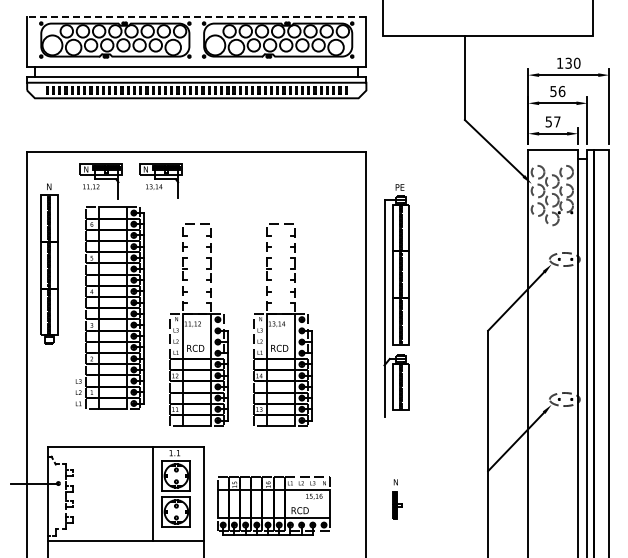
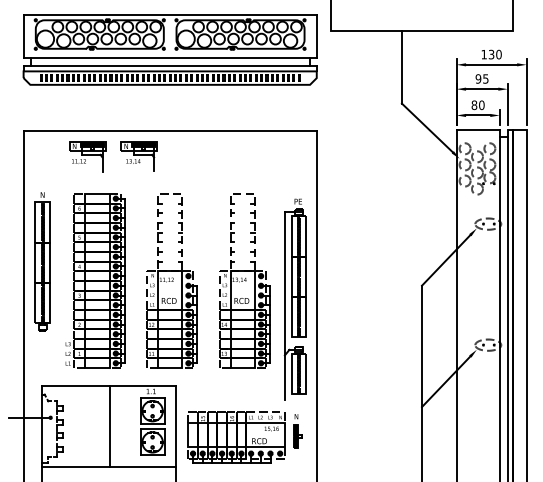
line: (196, 17) -> (169, 15), dashed -> solid
text: (557, 91) -> (481, 78), 56 -> 95
text: (552, 121) -> (477, 104), 57 -> 80
part: (49, 263) -> (42, 261), moved
part: (396, 300) -> (295, 299), moved
part: (109, 307) -> (94, 280), moved
line: (153, 493) -> (110, 426), moved
part: (397, 499) -> (297, 431), moved

